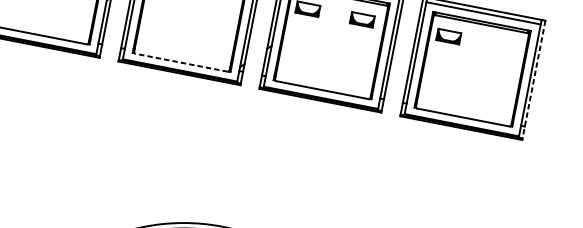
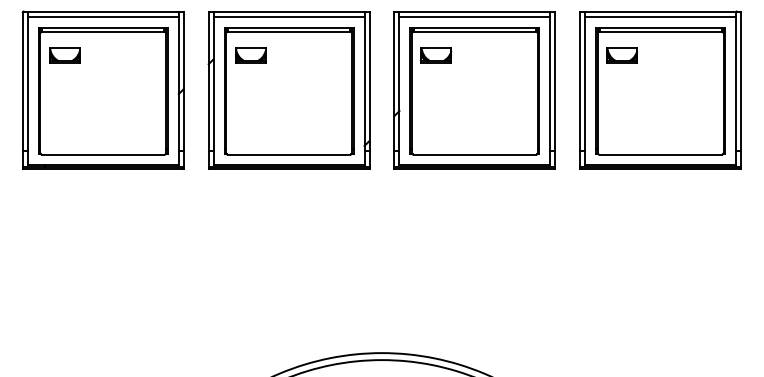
part: (361, 19) -> (507, 55), removed
line: (181, 62) -> (289, 154), dashed -> solid
line: (534, 80) -> (741, 90), dashed -> solid

